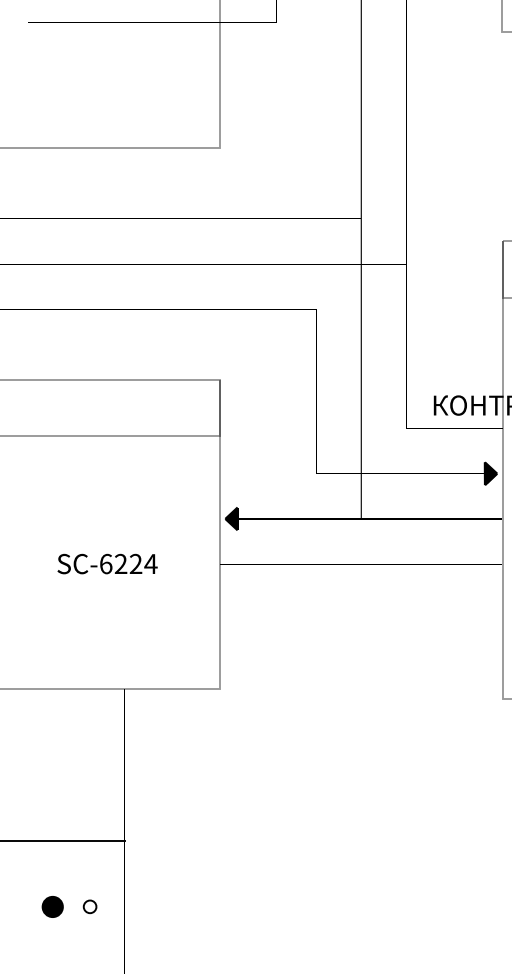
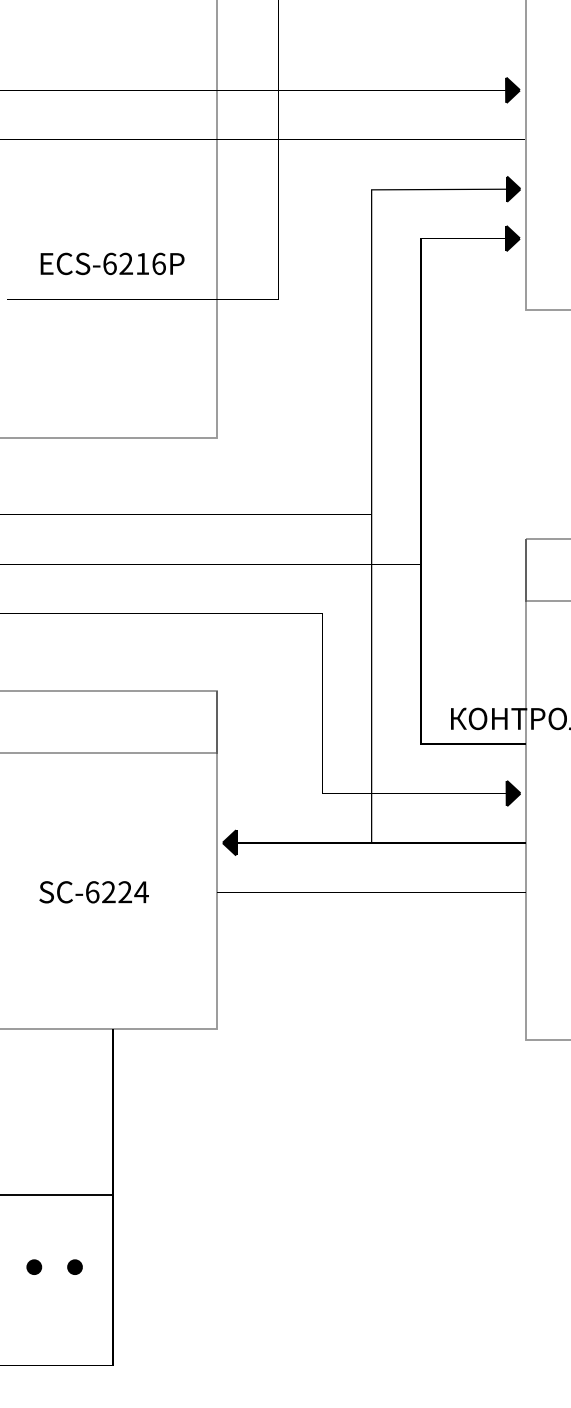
part: (53, 906) -> (34, 1266), size x0.62
fill: (89, 907) -> (74, 1267), added

